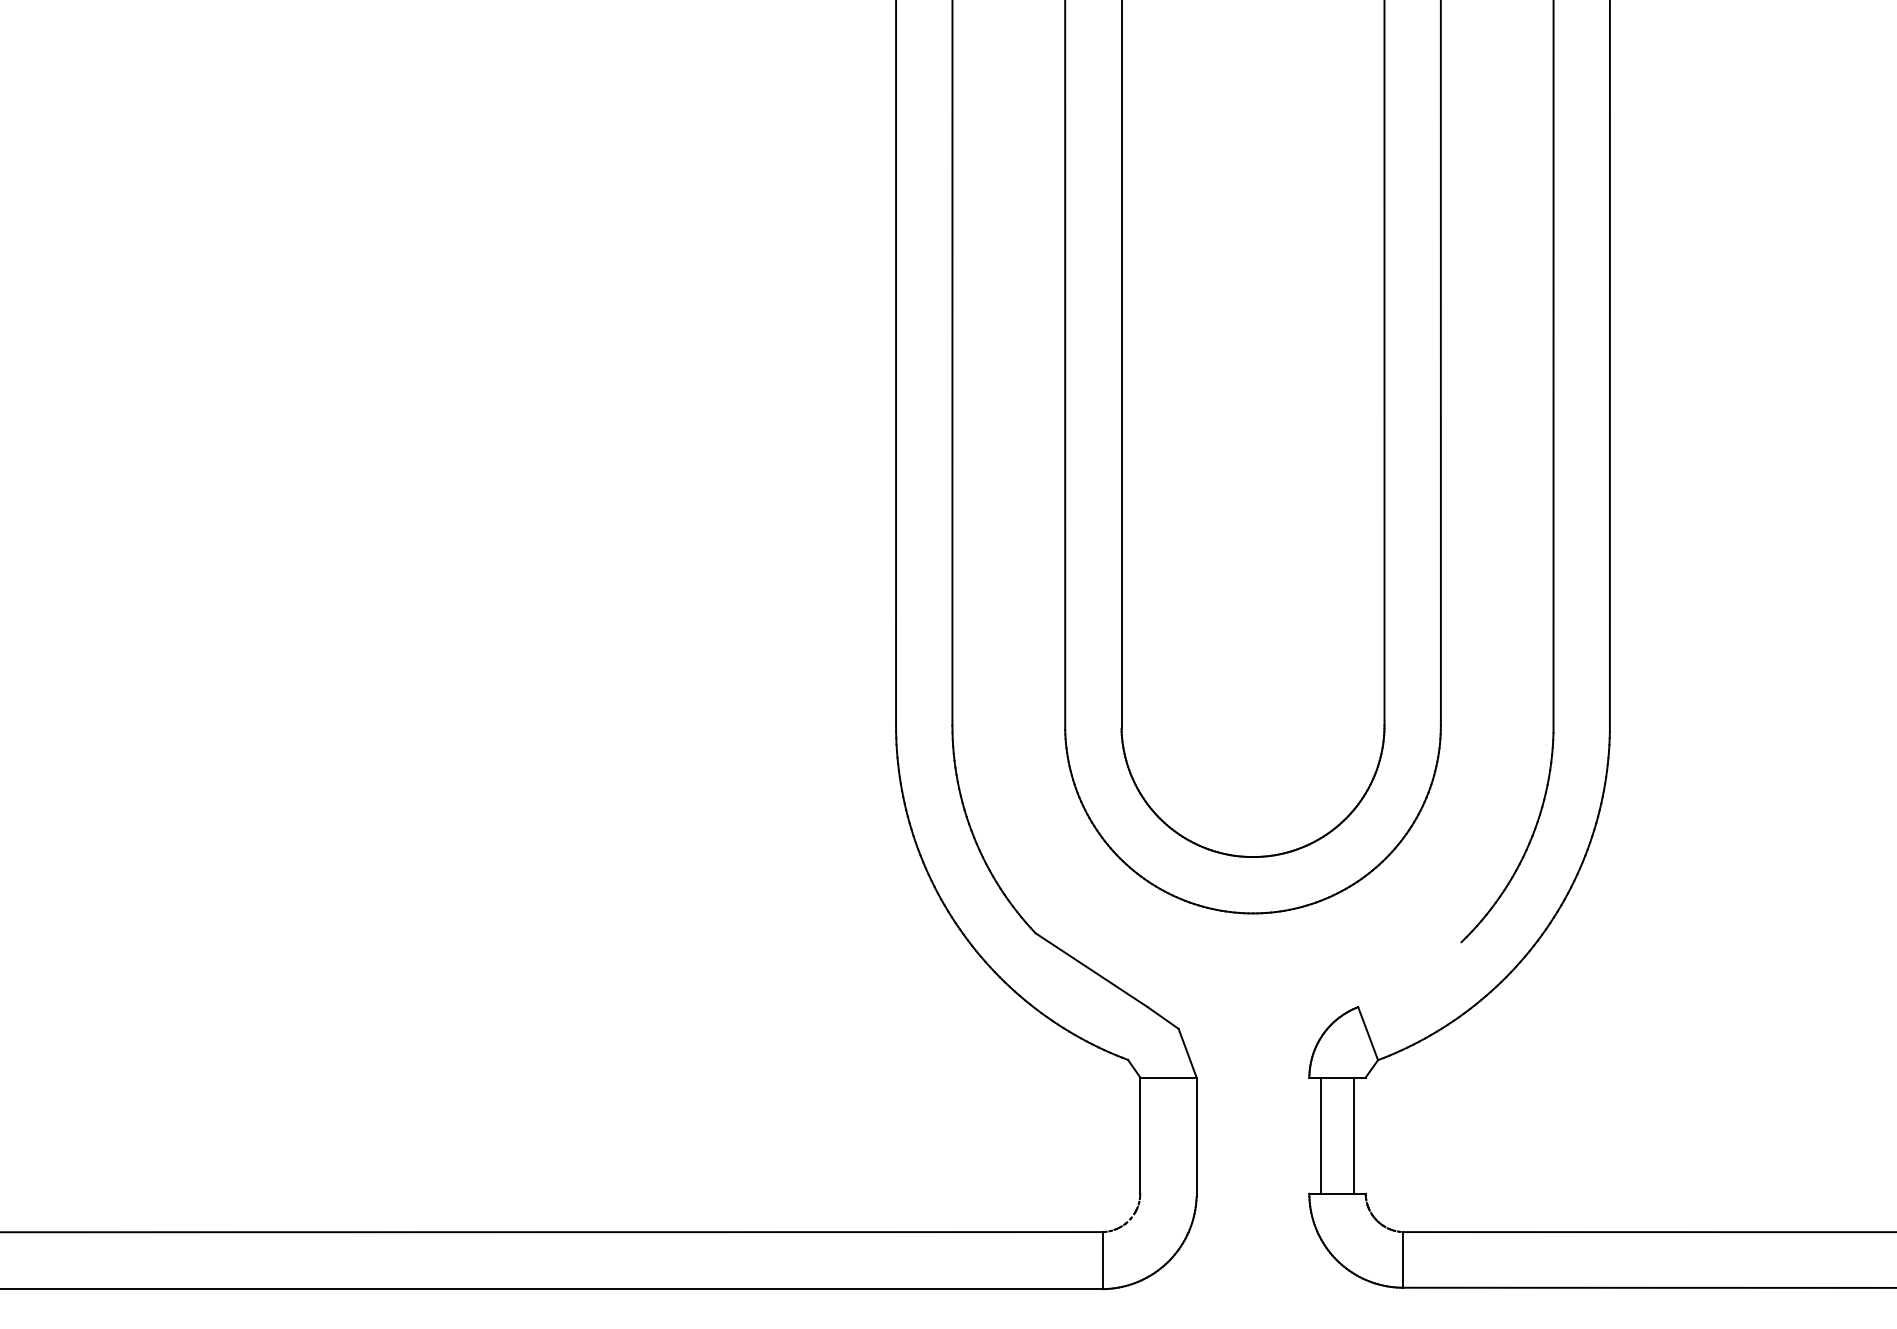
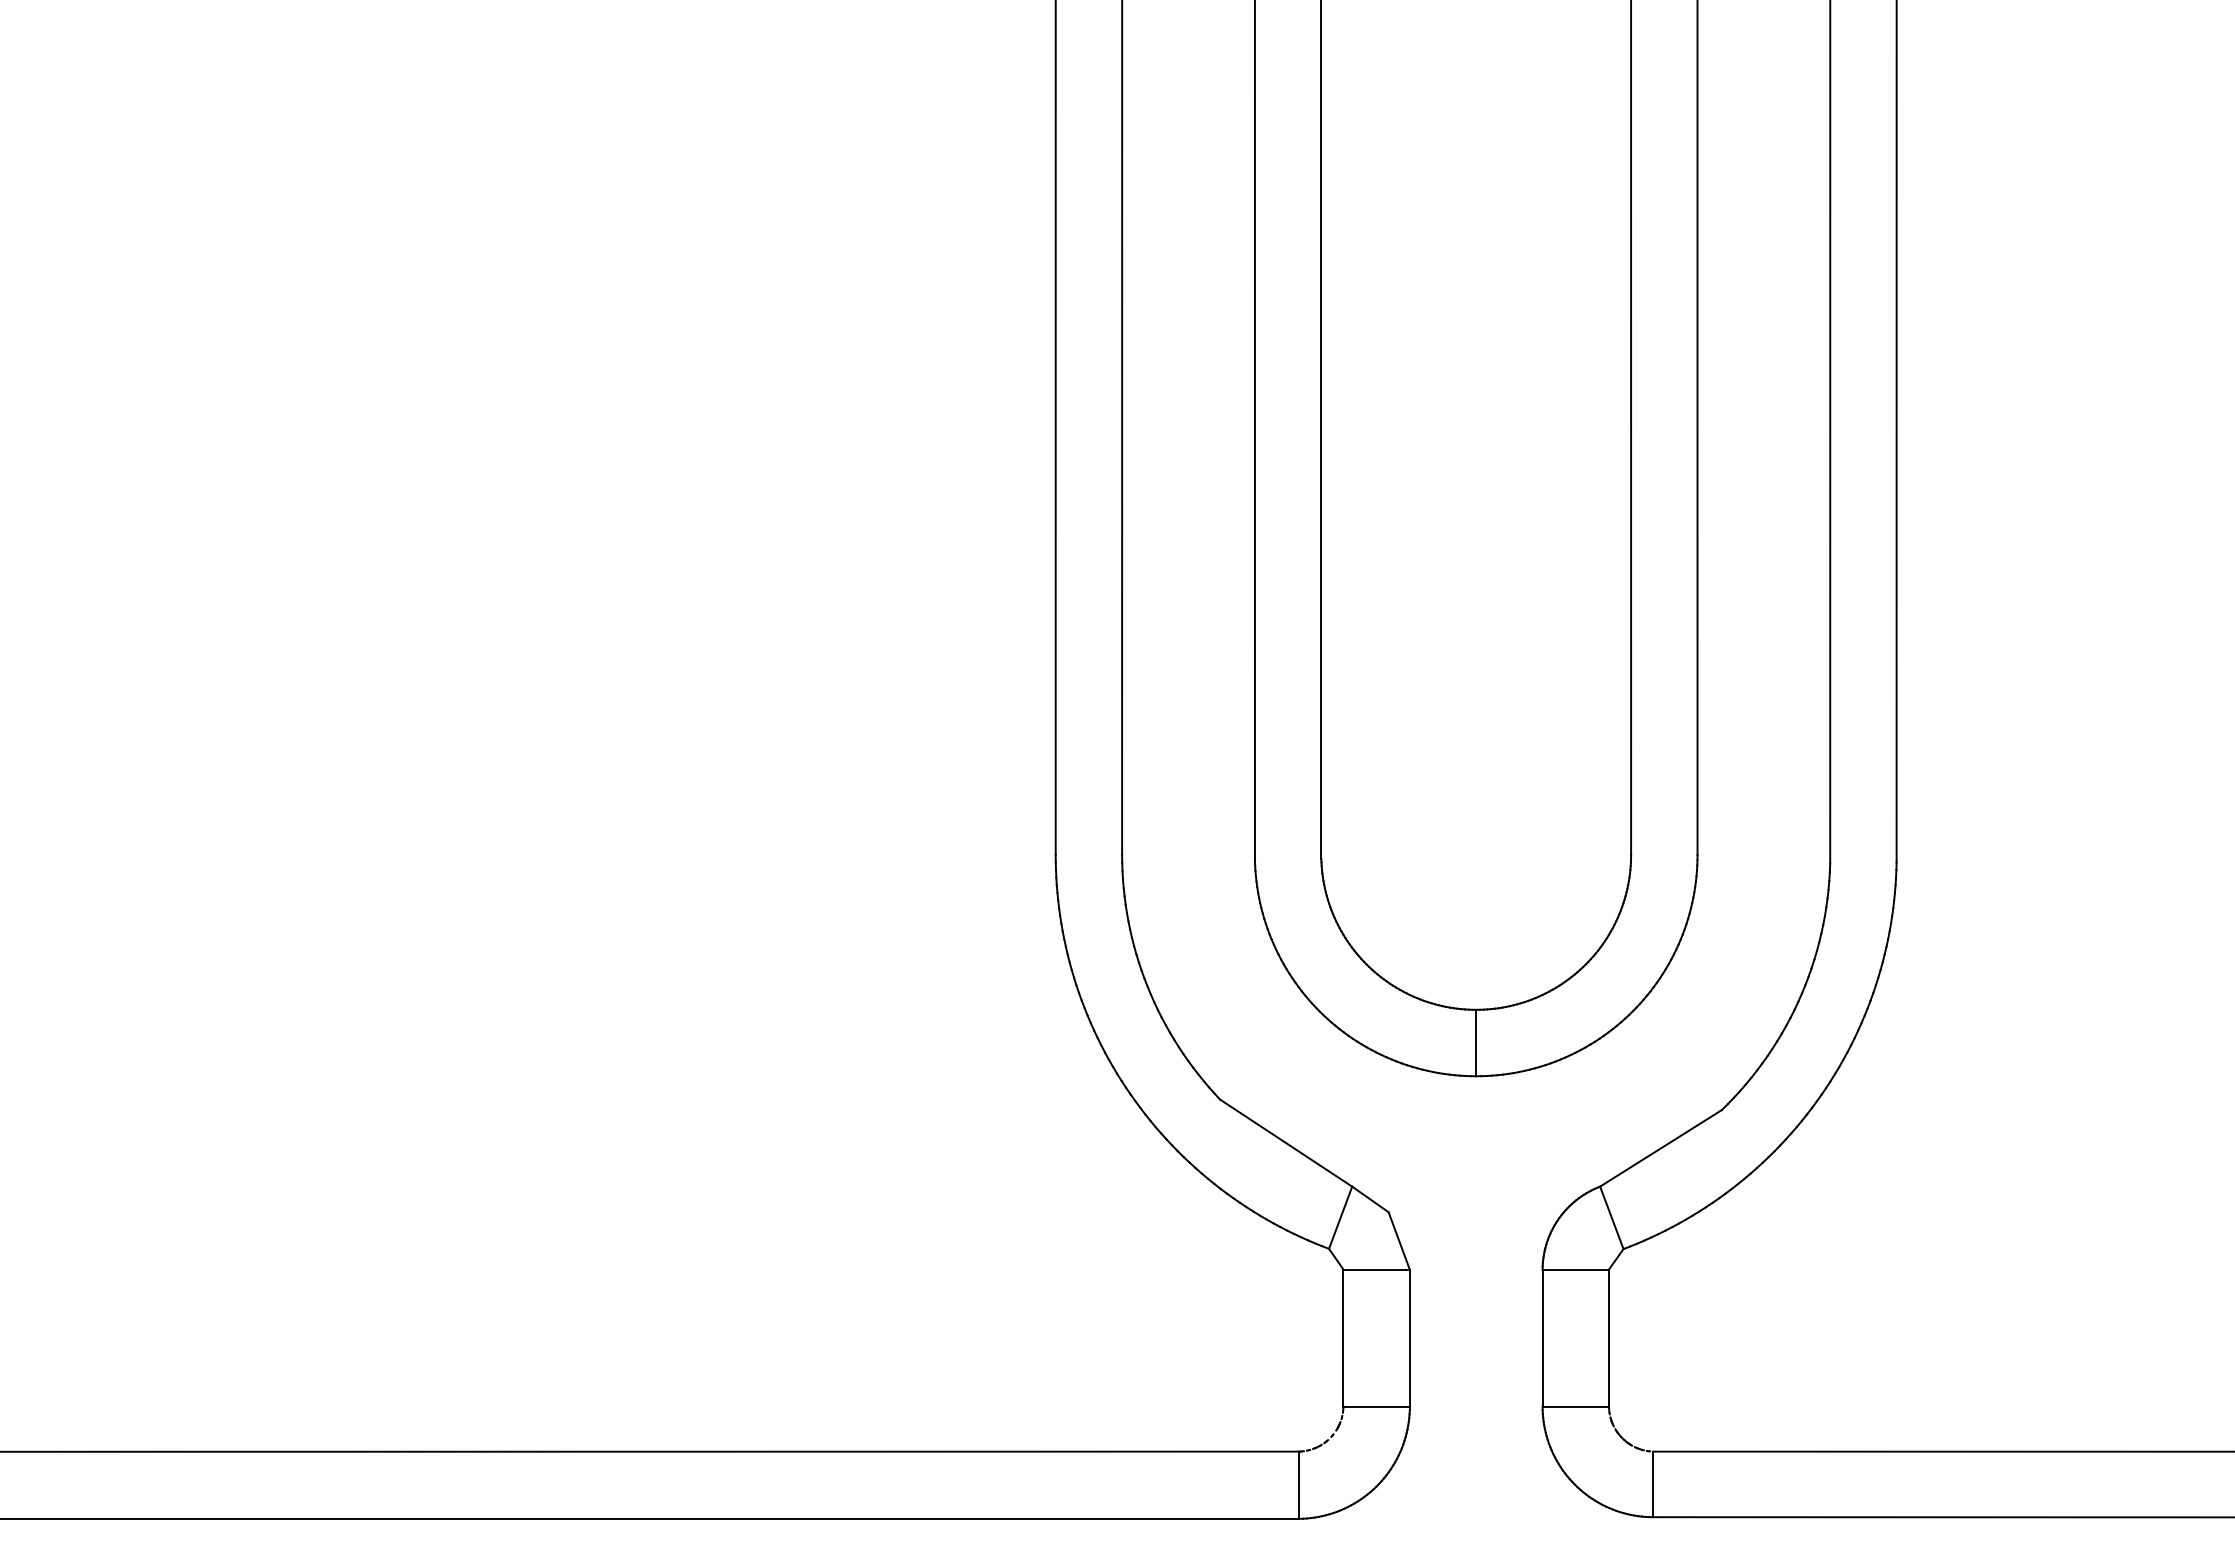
line: (1252, 885) -> (1475, 1043), added
line: (1409, 974) -> (1660, 1148), added
line: (1137, 1033) -> (1340, 1217), added
line: (1320, 1135) -> (1608, 1337), moved
line: (1354, 1135) -> (1542, 1337), moved
line: (1168, 1193) -> (1376, 1406), added

